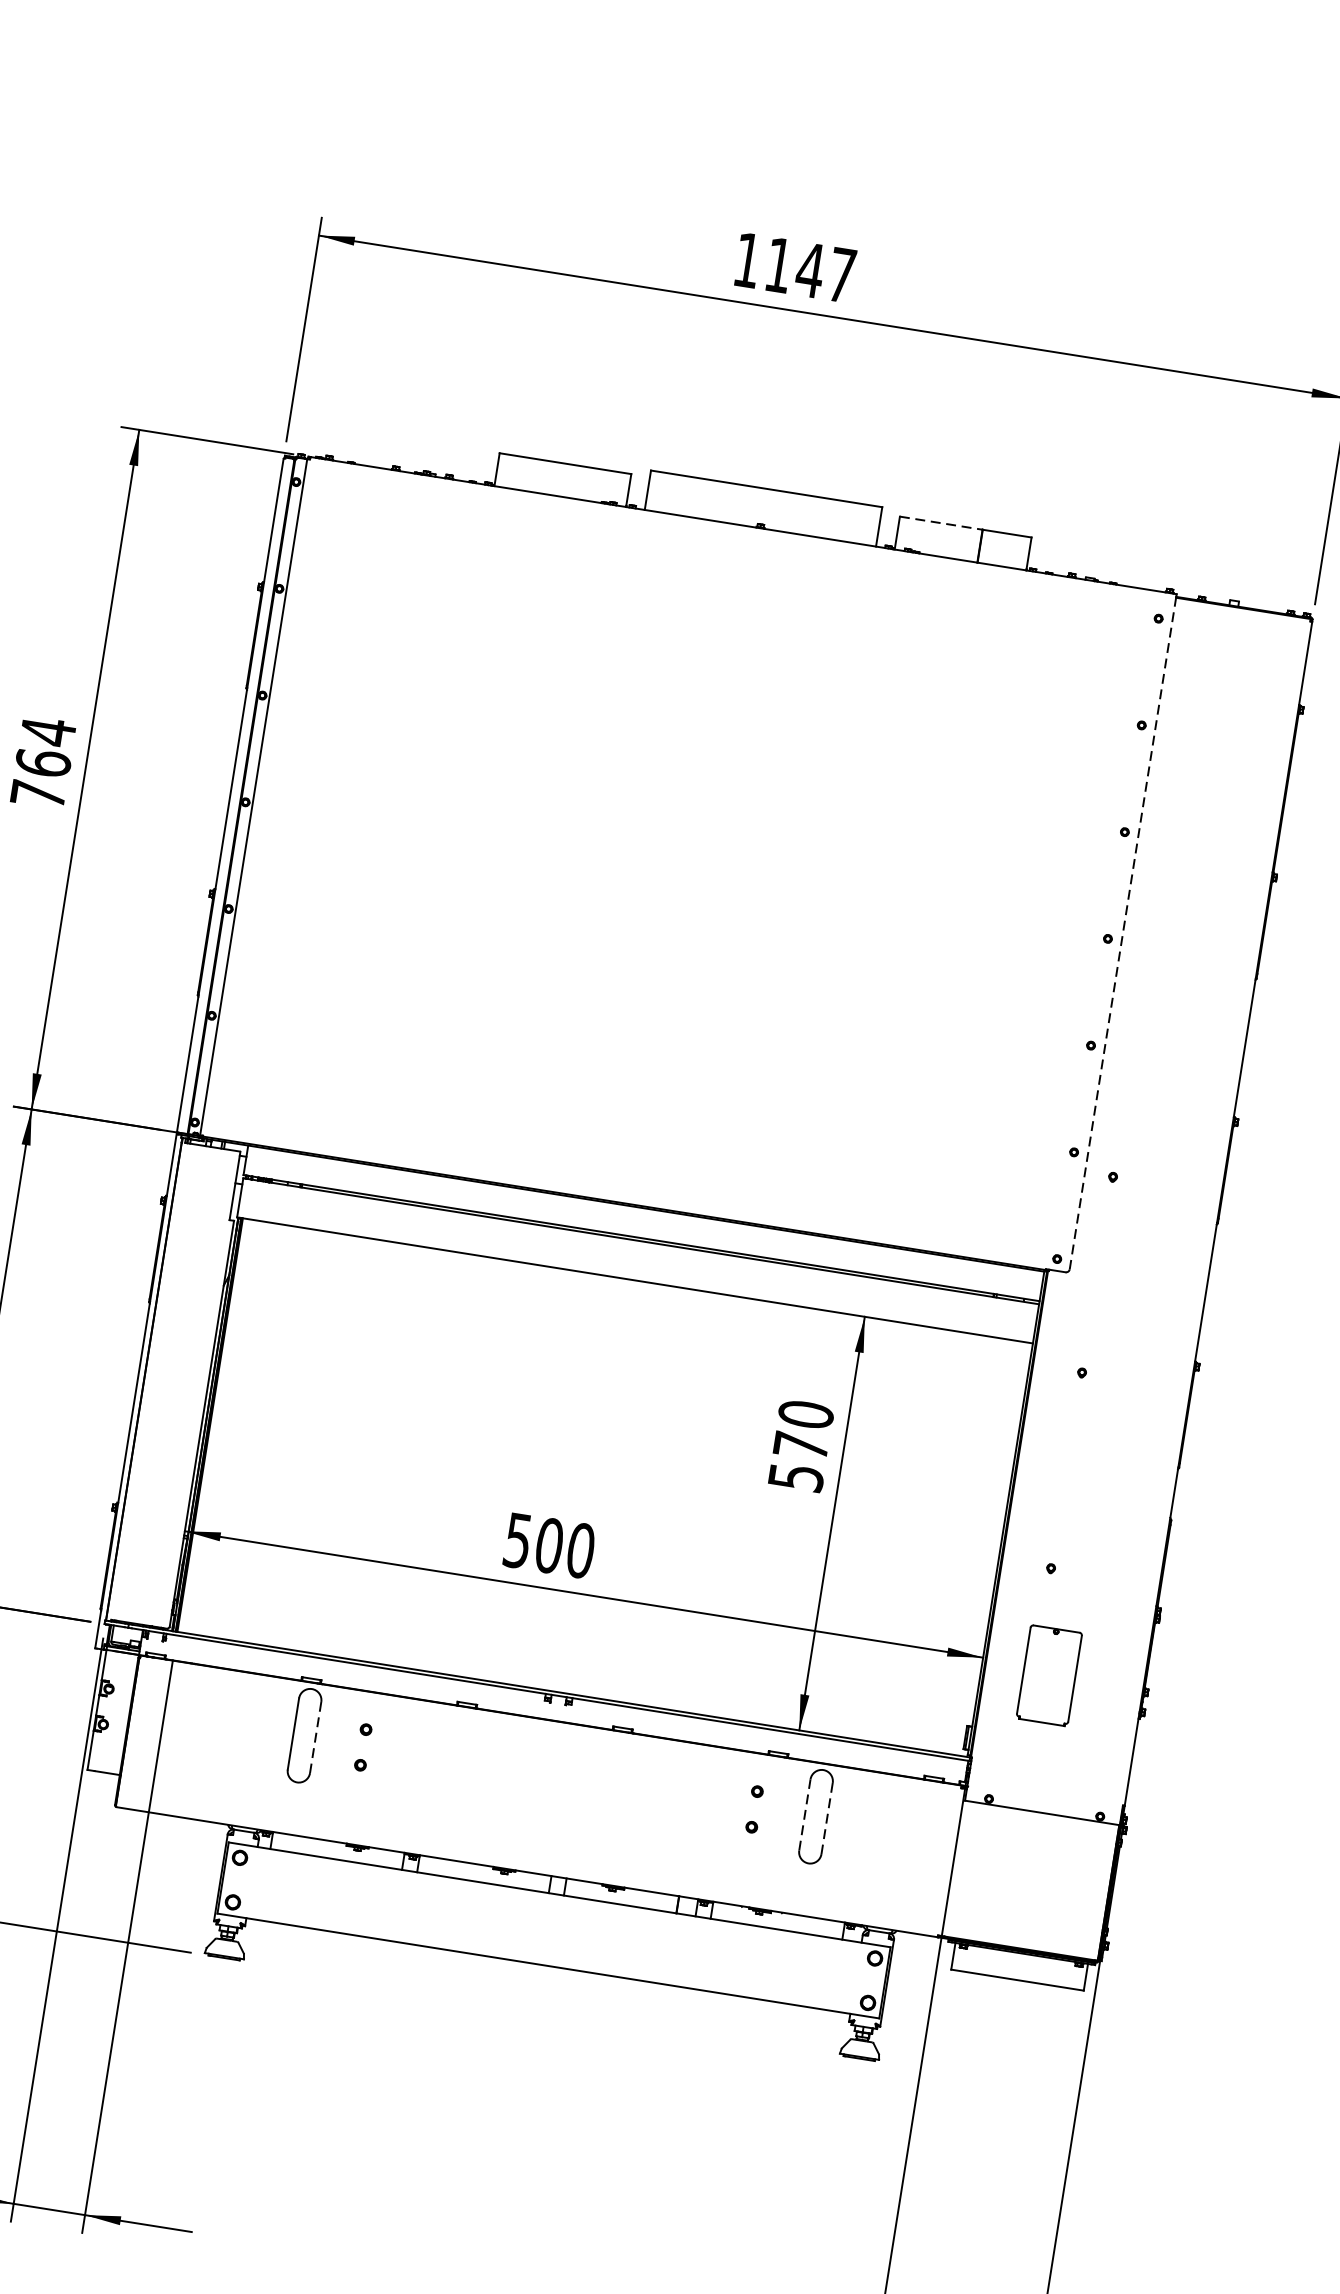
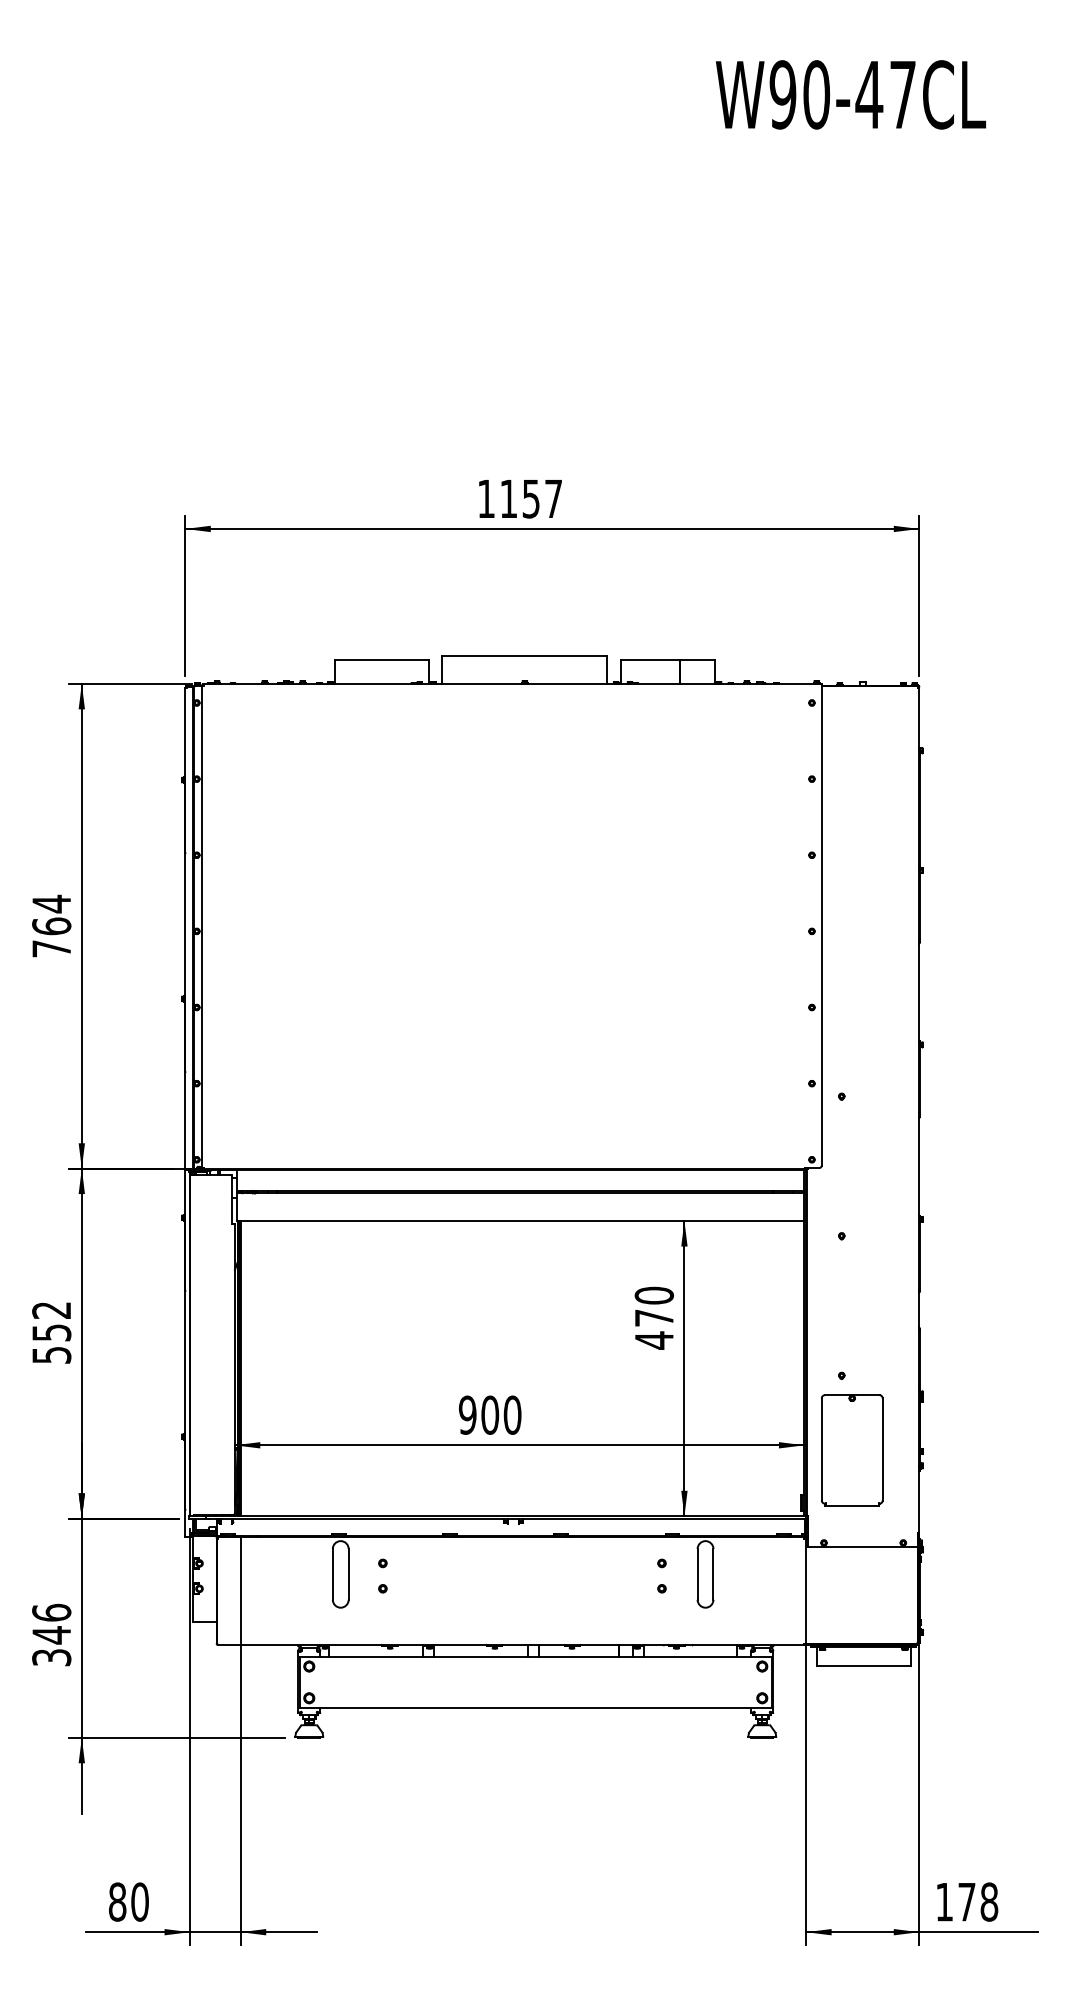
text: (809, 270) -> (530, 499), 1147 -> 1157
line: (941, 523) -> (650, 660), dashed -> solid
line: (1122, 932) -> (821, 925), dashed -> solid
text: (796, 1477) -> (654, 1340), 570 -> 470
text: (517, 1539) -> (467, 1414), 500 -> 900
part: (1049, 1675) -> (852, 1450), size x1.67
line: (315, 1737) -> (348, 1574), dashed -> solid
line: (804, 1813) -> (697, 1573), dashed -> solid
line: (827, 1818) -> (713, 1574), dashed -> solid

